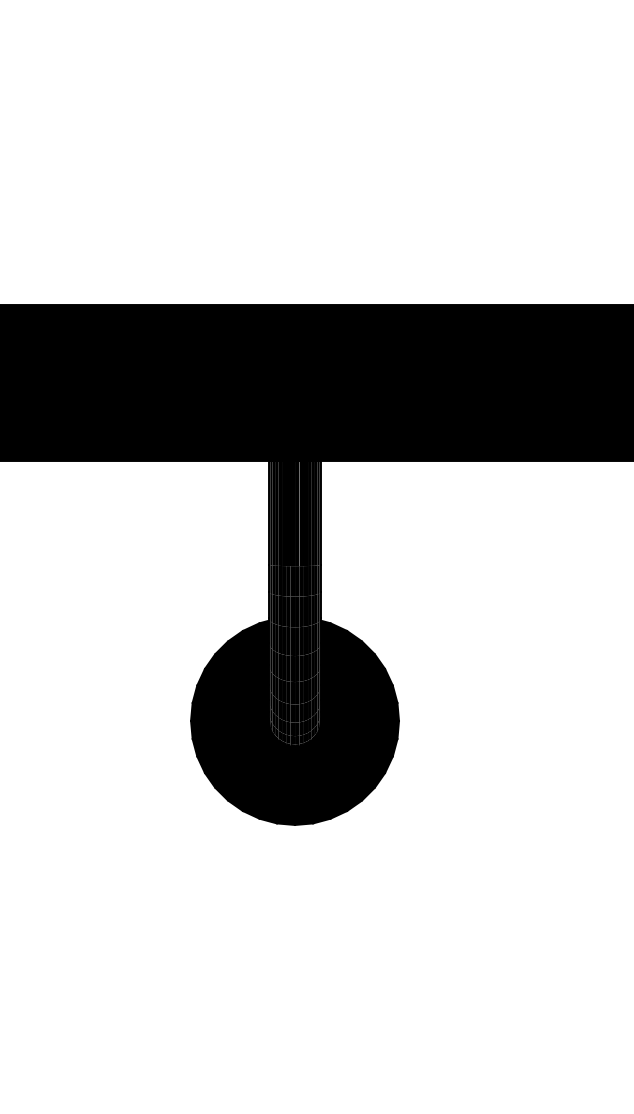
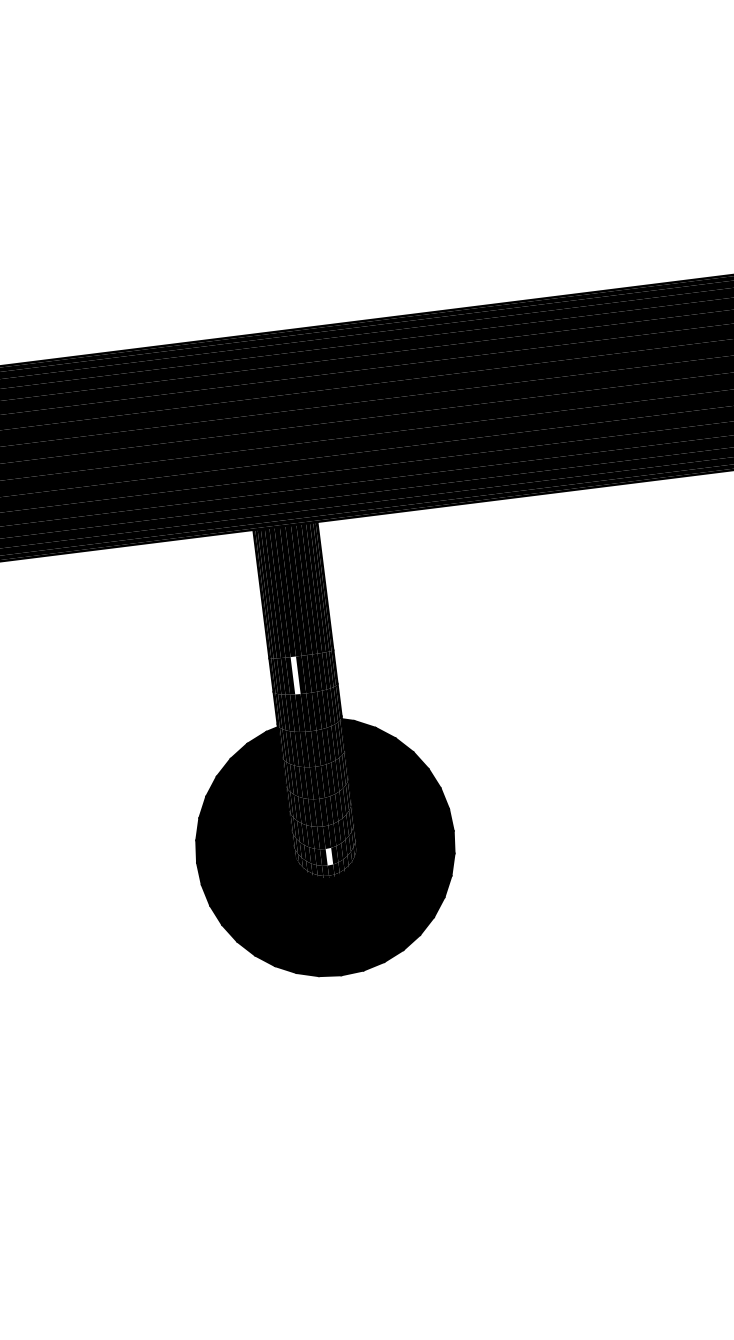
fill: (288, 581) -> (295, 675), removed
fill: (297, 729) -> (329, 857), removed

